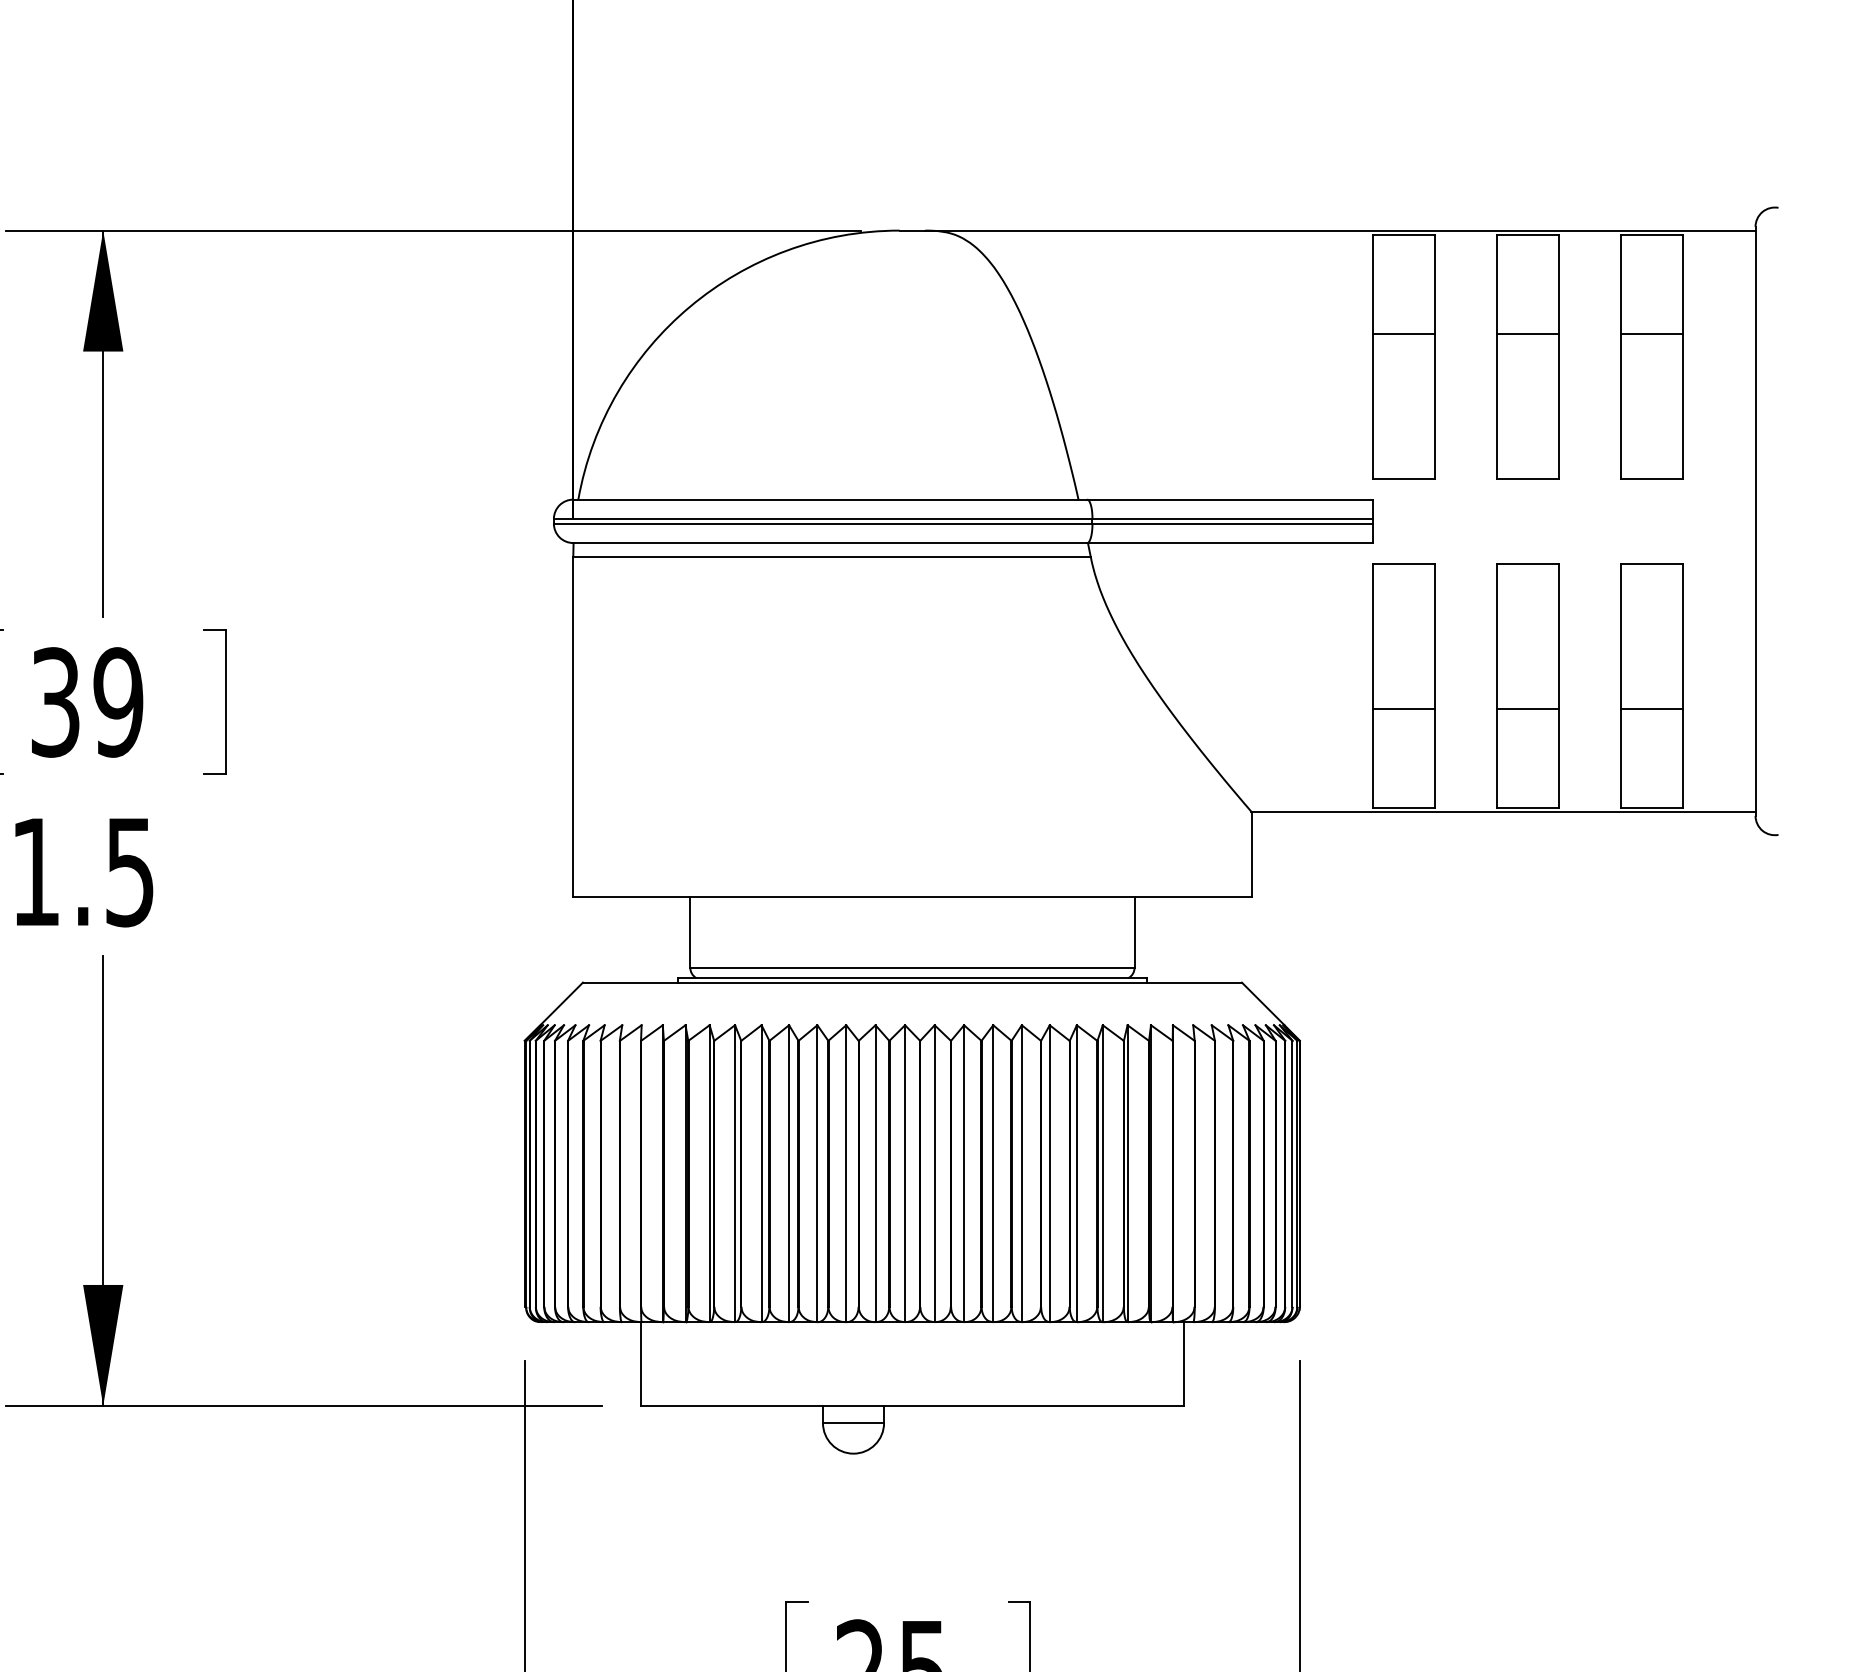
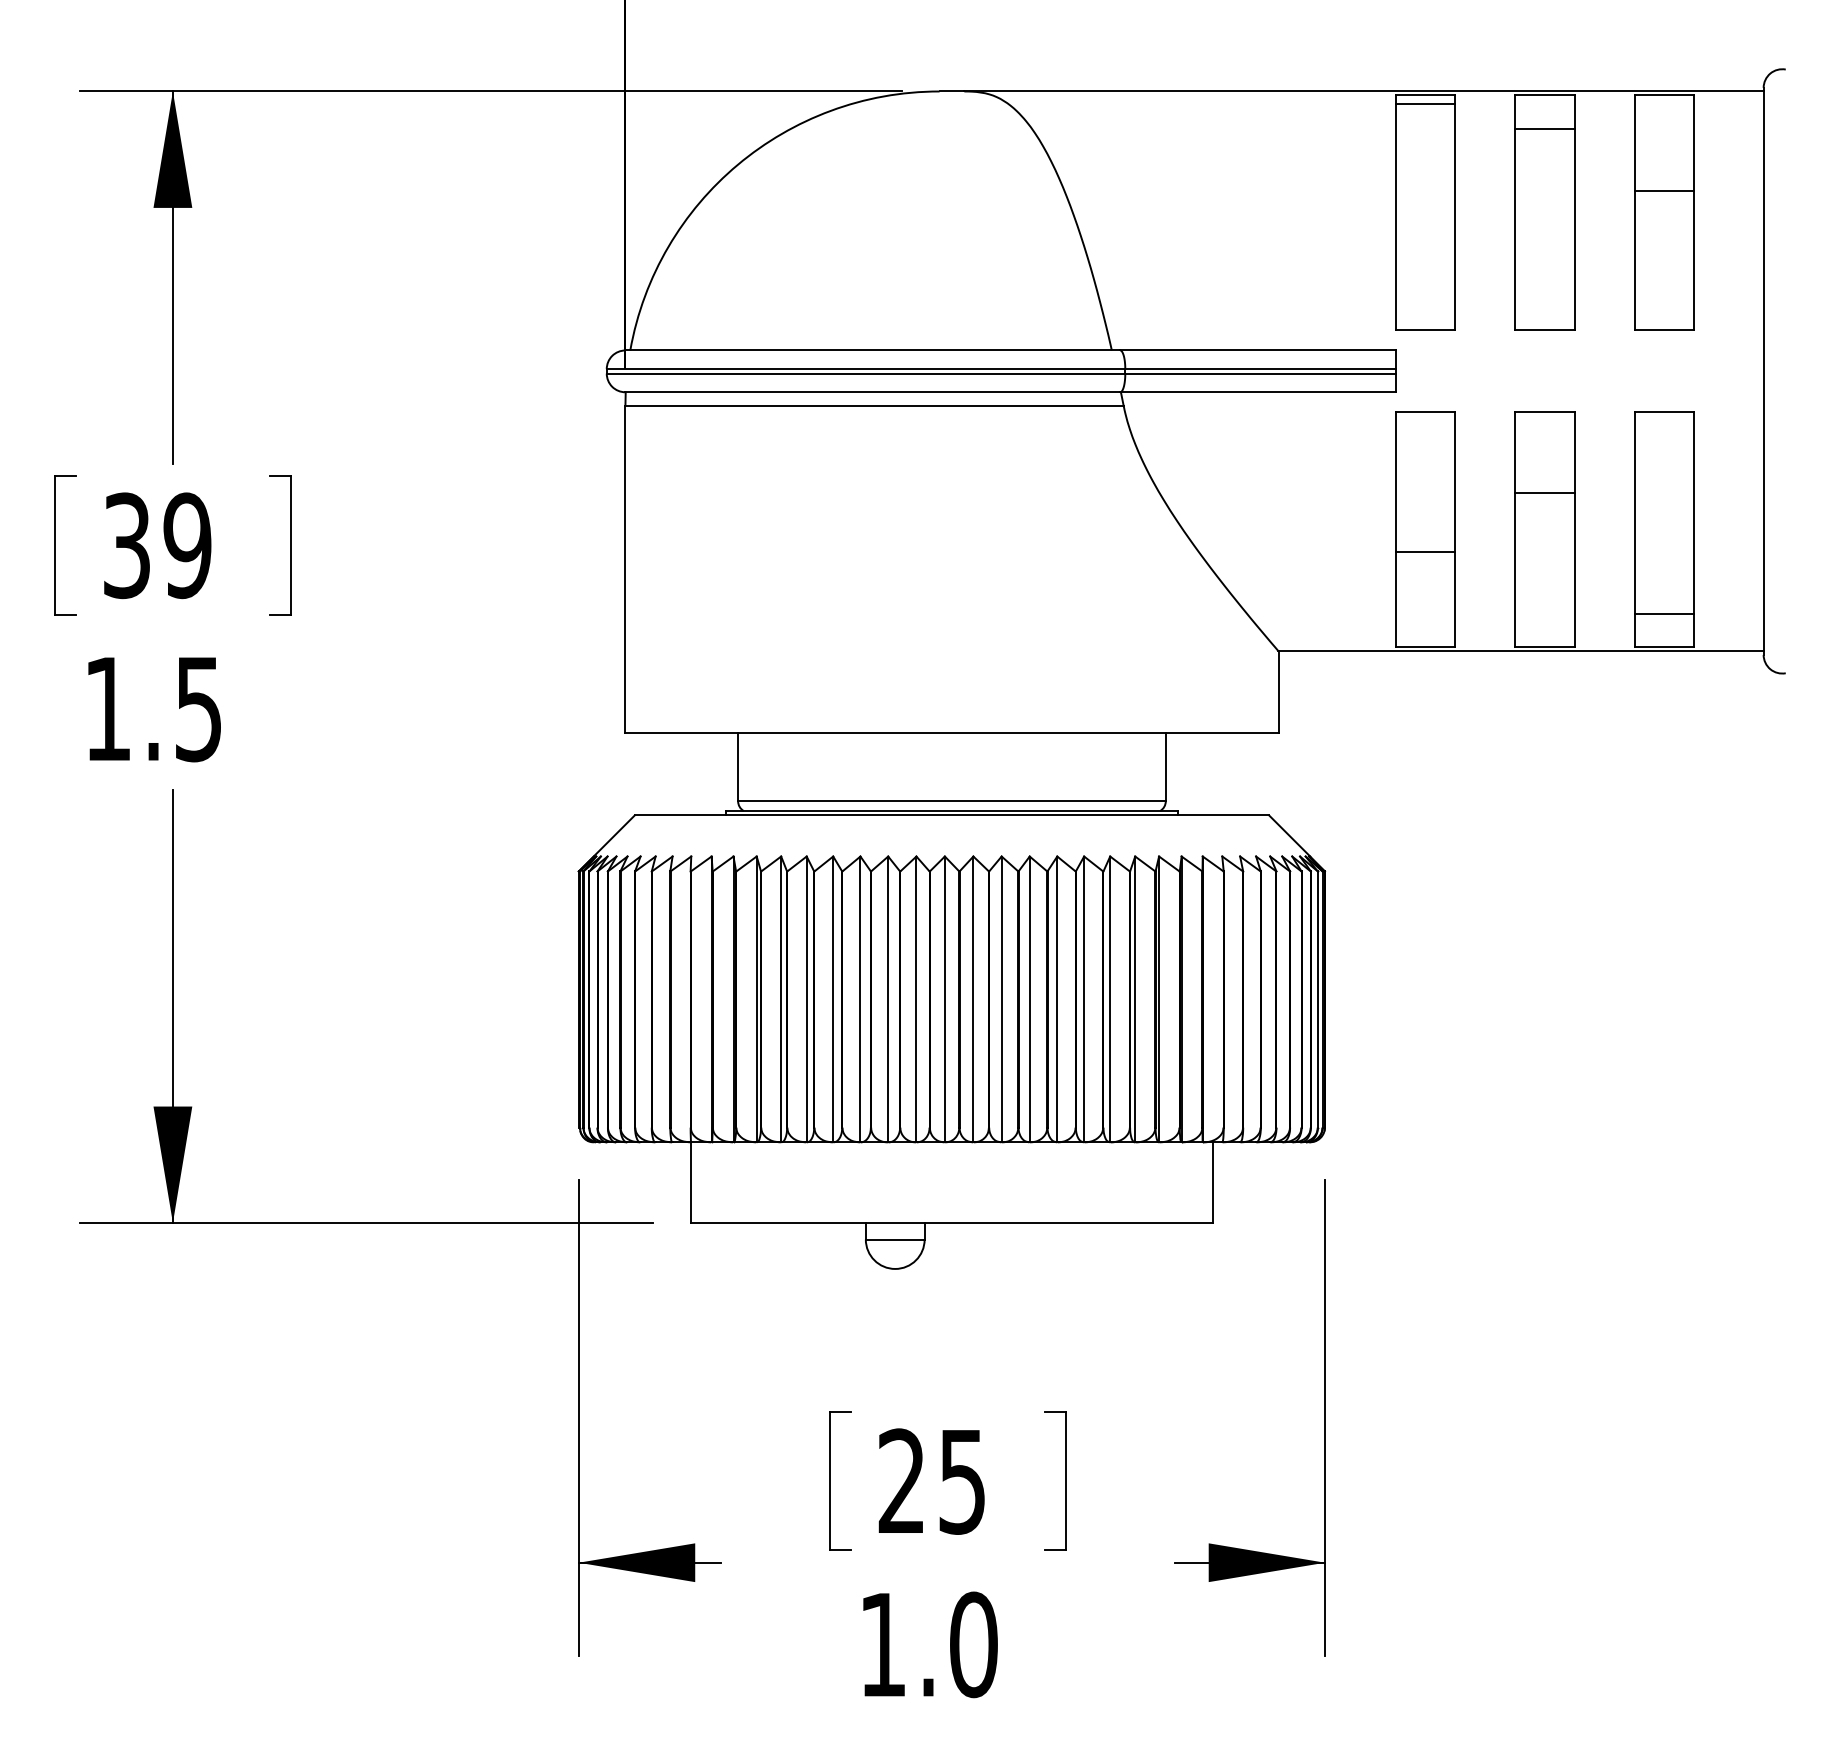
line: (1404, 333) -> (1425, 103), moved
line: (1527, 333) -> (1544, 128), moved
line: (1527, 709) -> (1544, 493), moved
line: (1652, 709) -> (1664, 614), moved

